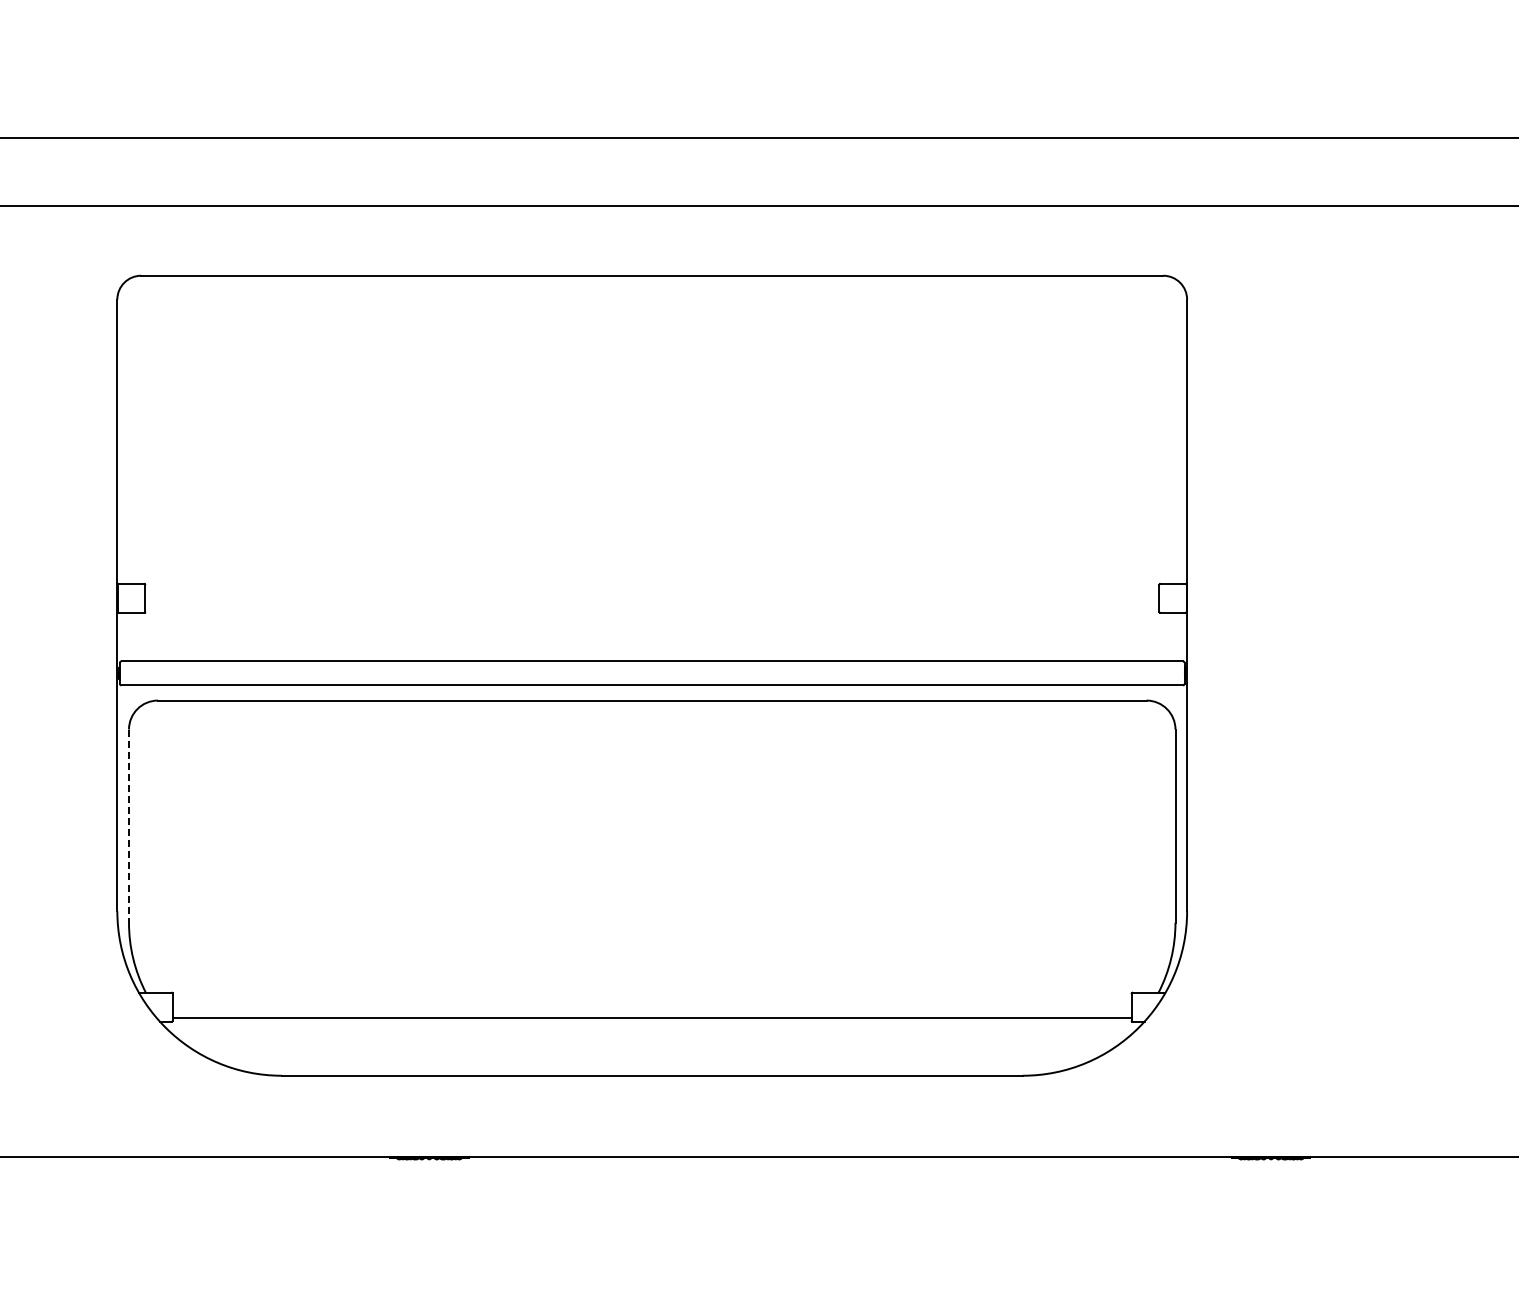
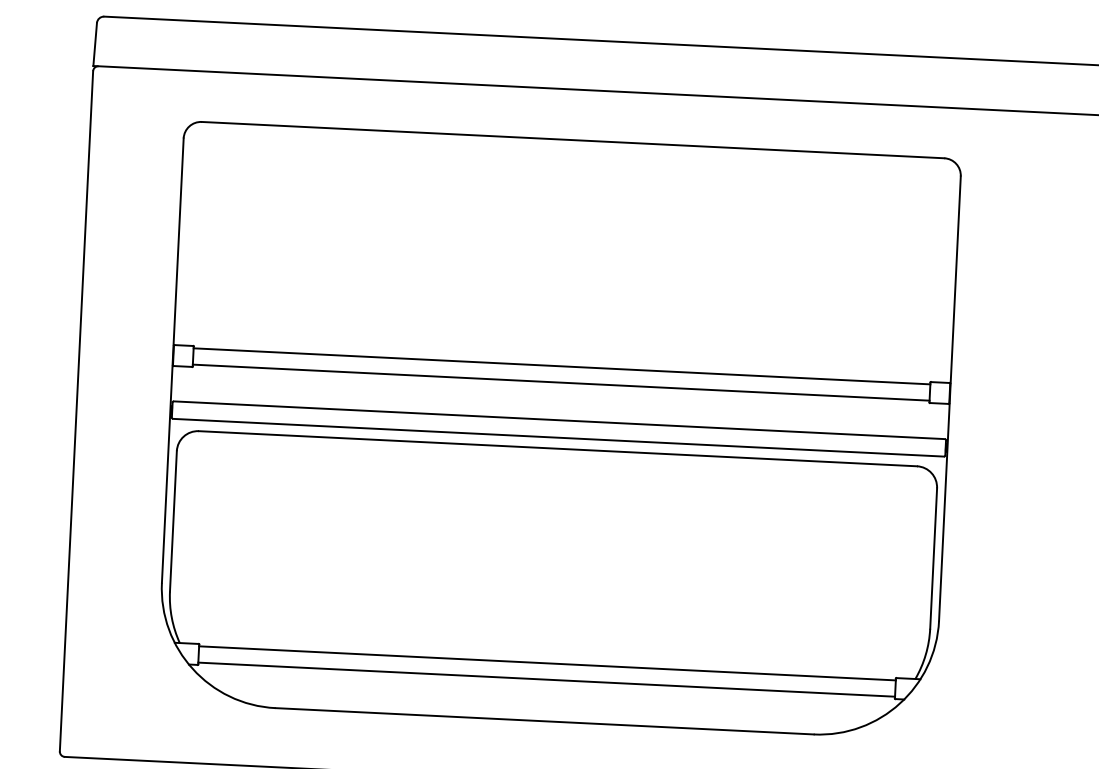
line: (652, 587) -> (562, 366), added
line: (652, 609) -> (561, 382), added
line: (129, 826) -> (173, 521), dashed -> solid
line: (651, 996) -> (546, 663), added

